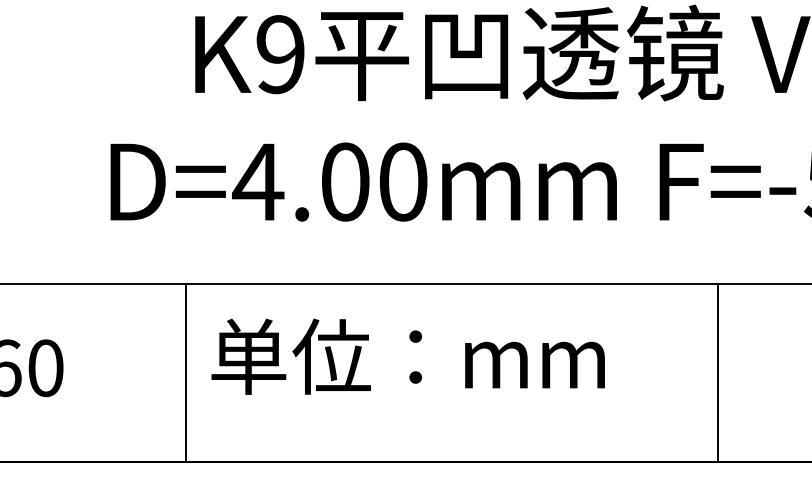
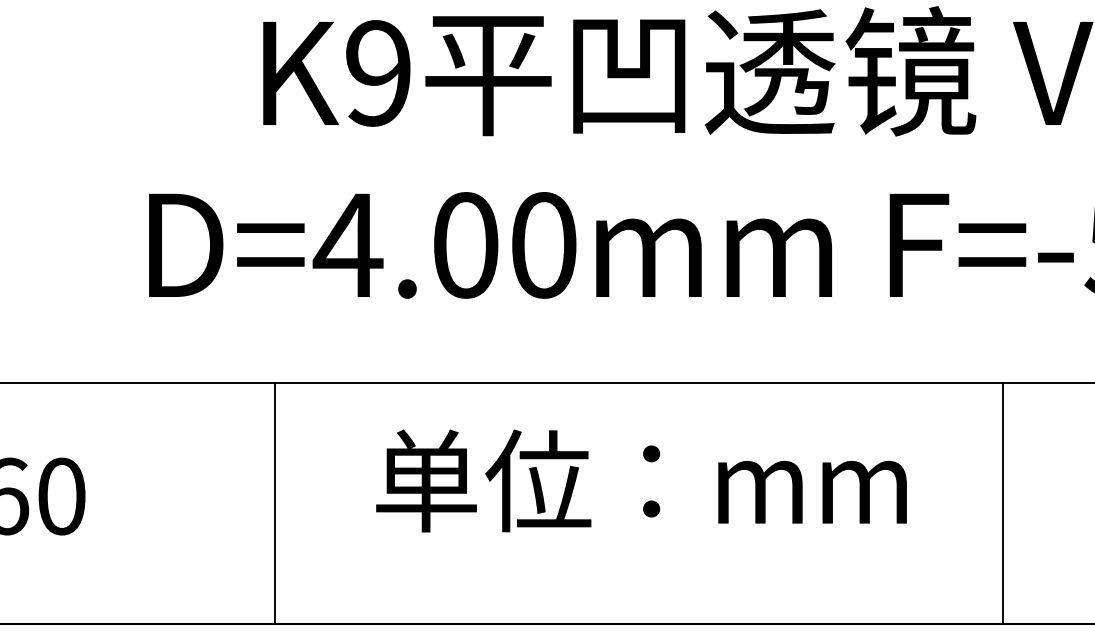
text: (408, 356) -> (641, 480), moved
line: (186, 372) -> (275, 502), moved
line: (717, 372) -> (1002, 502), moved

